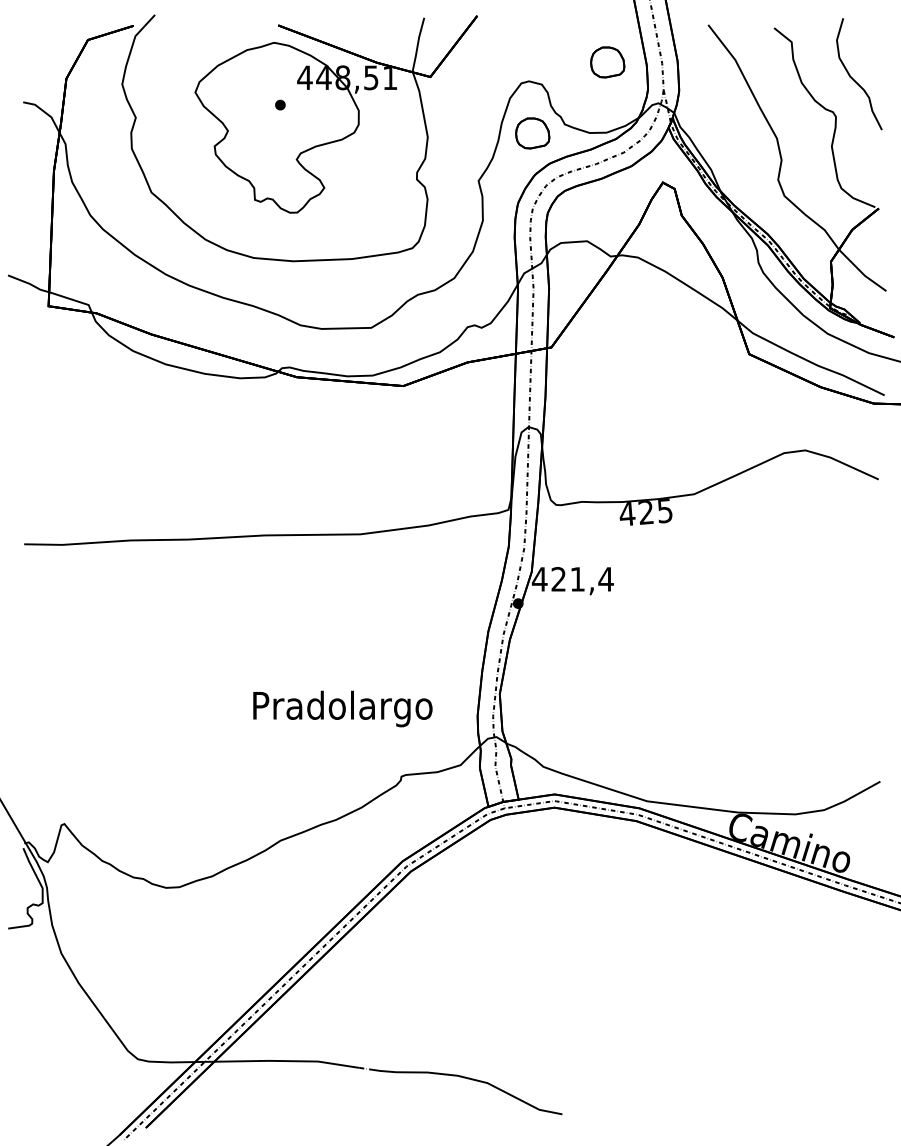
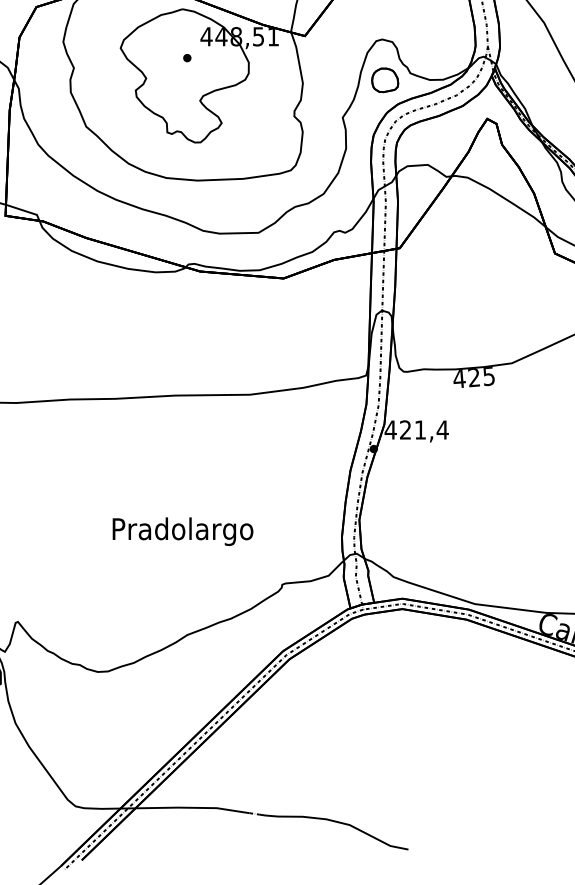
part: (607, 62) -> (443, 24), removed
text: (342, 708) -> (182, 531), moved

